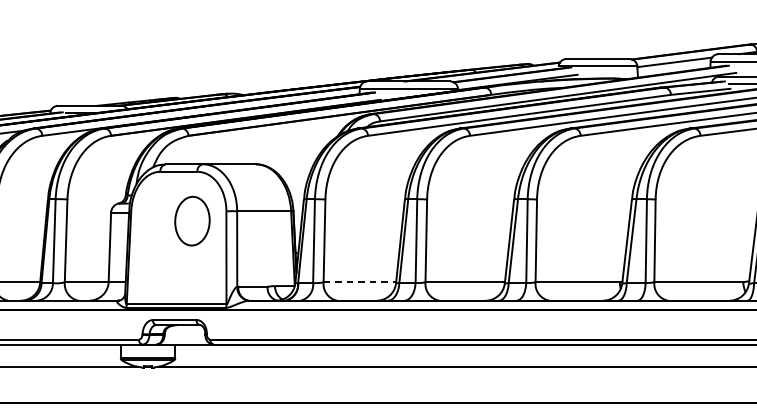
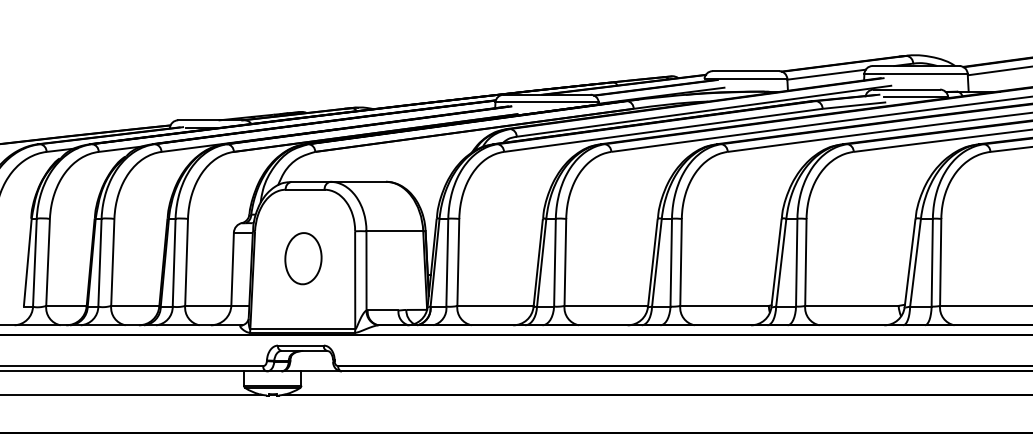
part: (192, 221) -> (303, 258), moved
line: (360, 281) -> (496, 305), dashed -> solid

